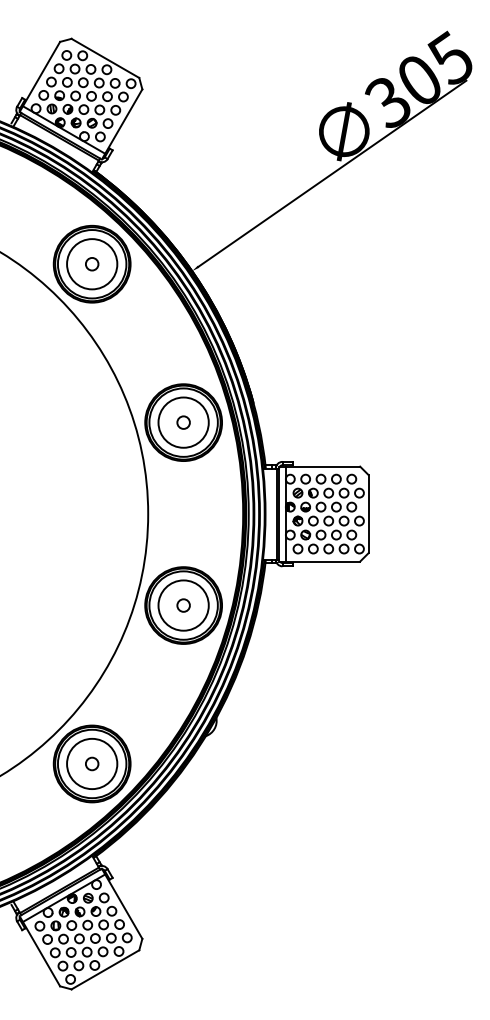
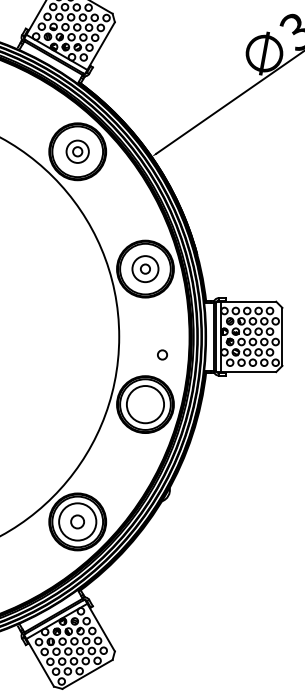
circle: (92, 264) -> (77, 151), size x0.6
circle: (183, 422) -> (145, 269), size x0.7
circle: (183, 605) -> (162, 354), moved
circle: (92, 763) -> (77, 521), size x1.4

